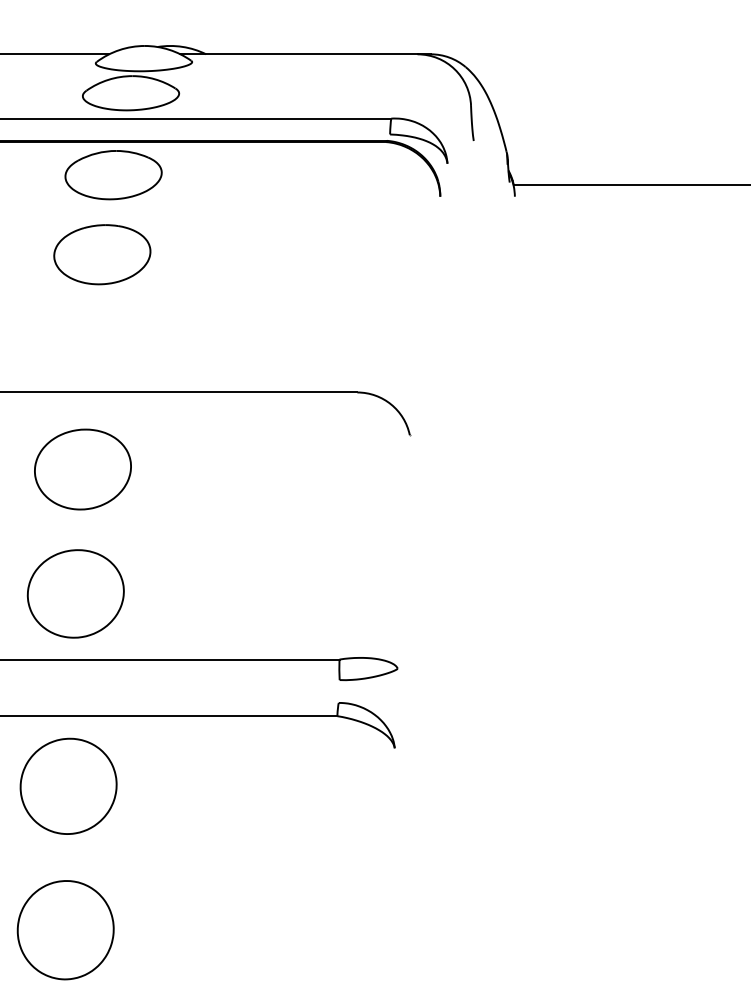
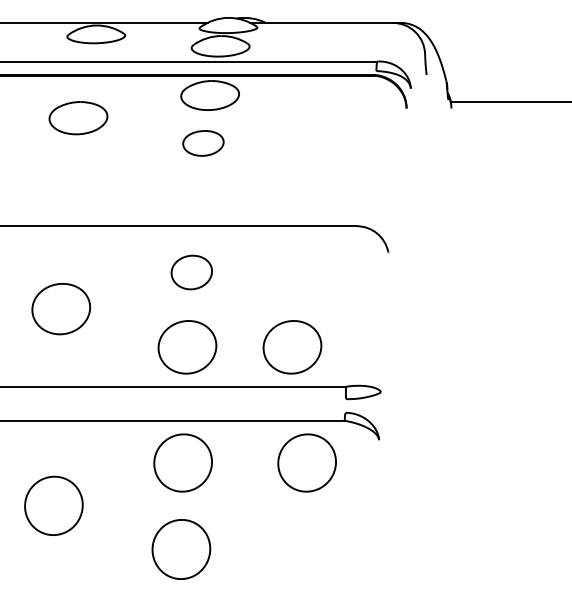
part: (102, 254) -> (203, 143), size x0.7
part: (82, 469) -> (191, 272), size x0.7
part: (250, 594) -> (292, 347), added
part: (273, 785) -> (306, 462), added

